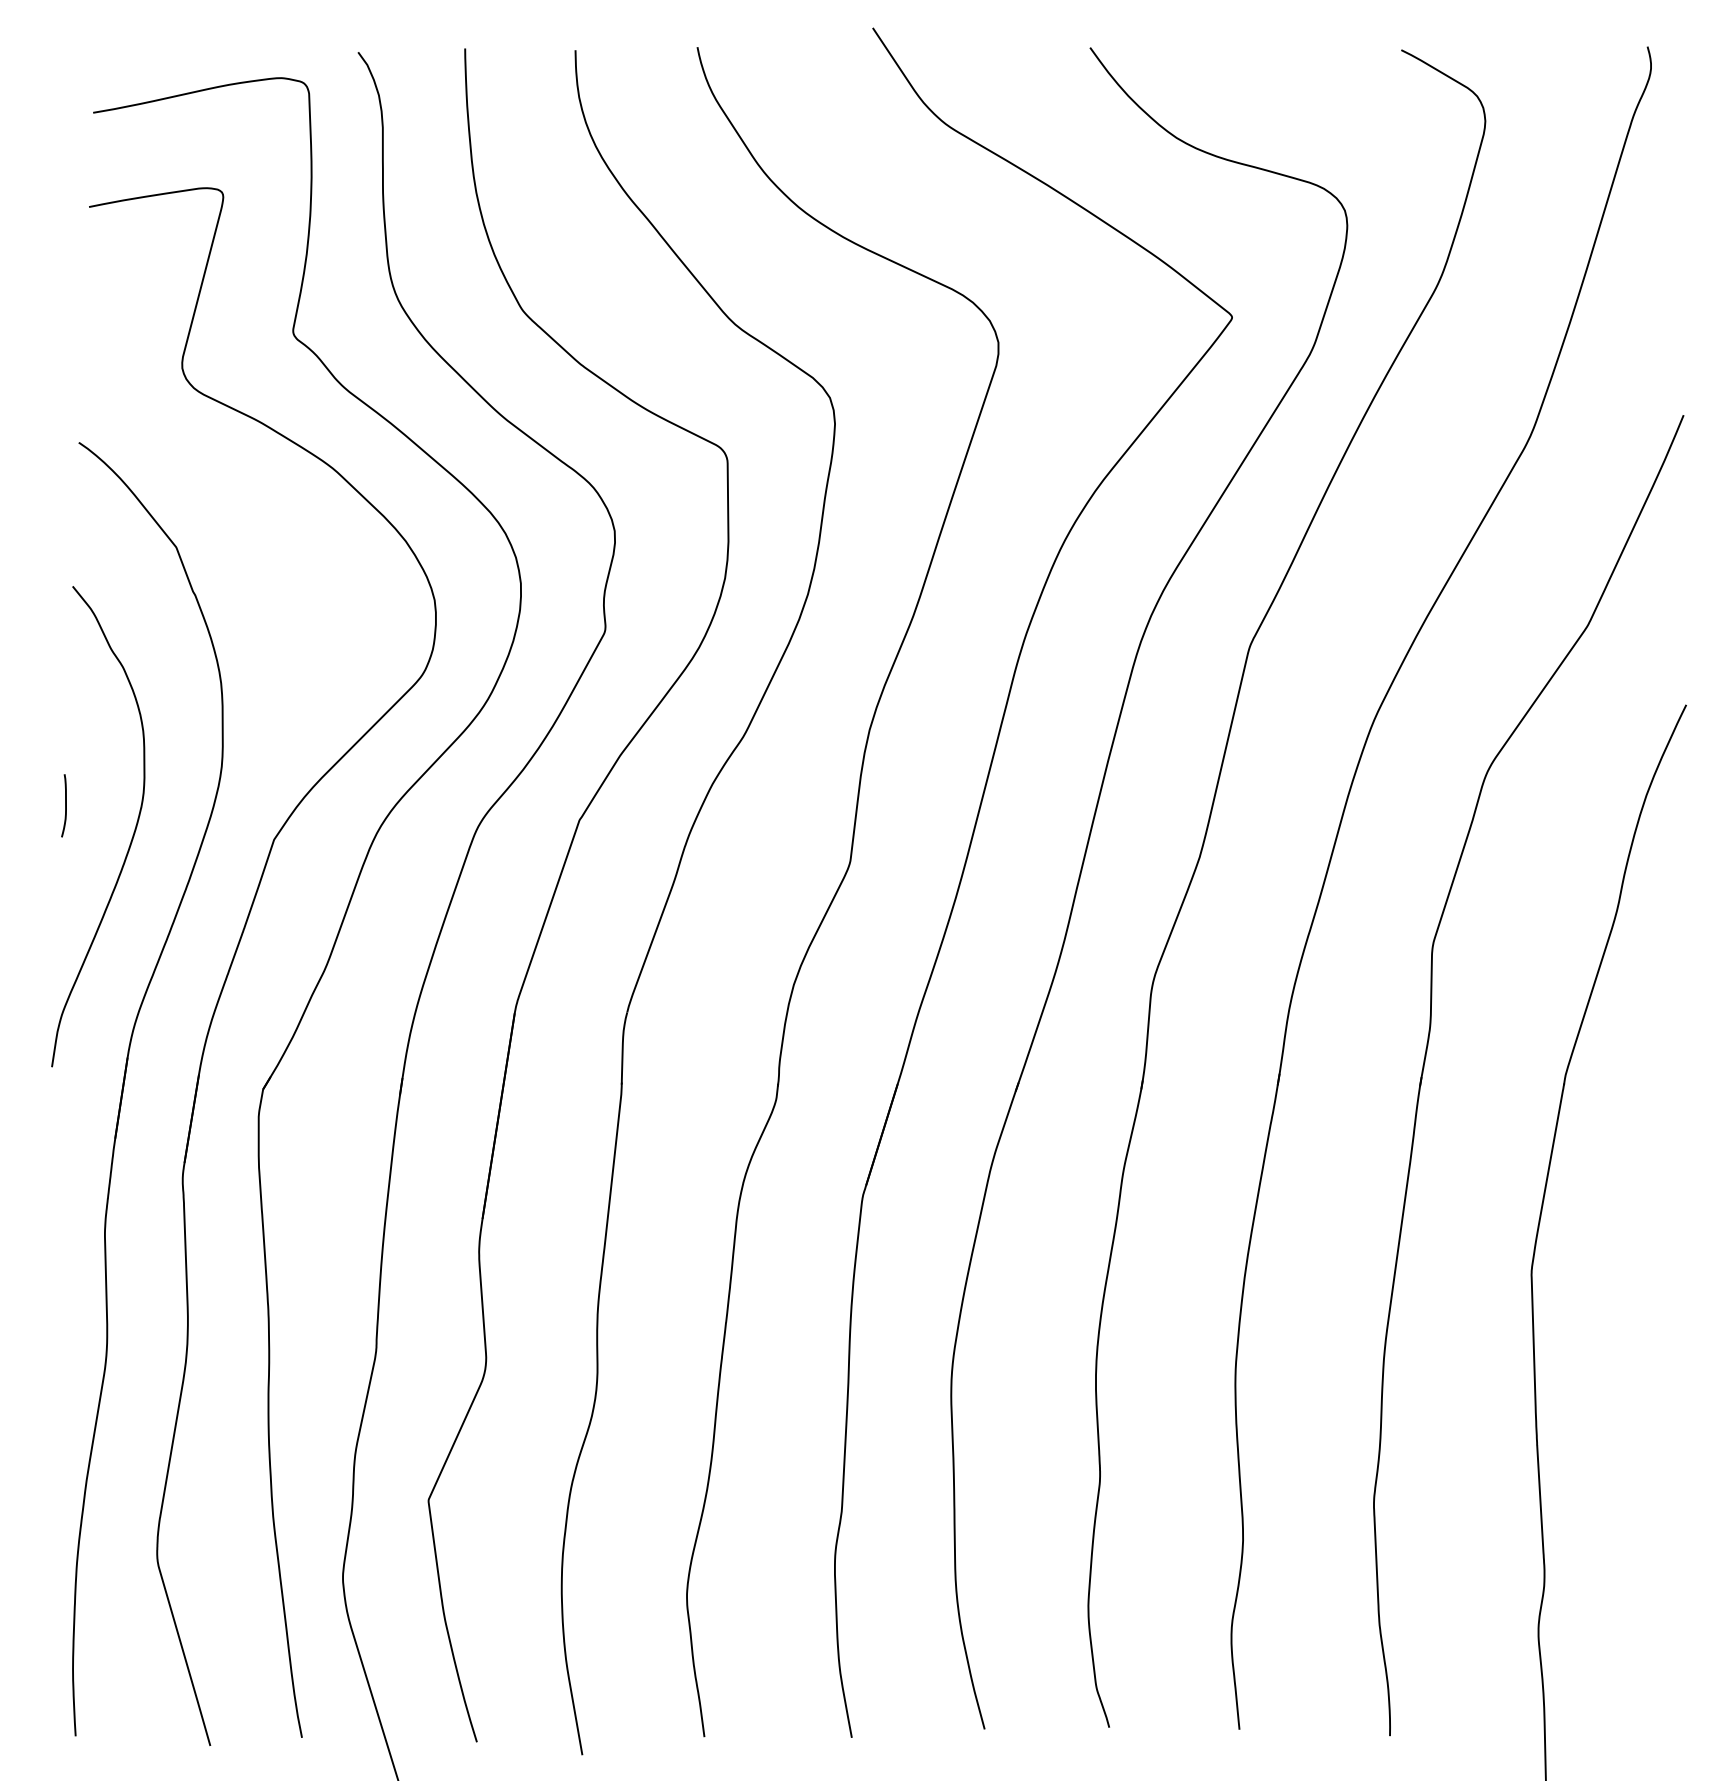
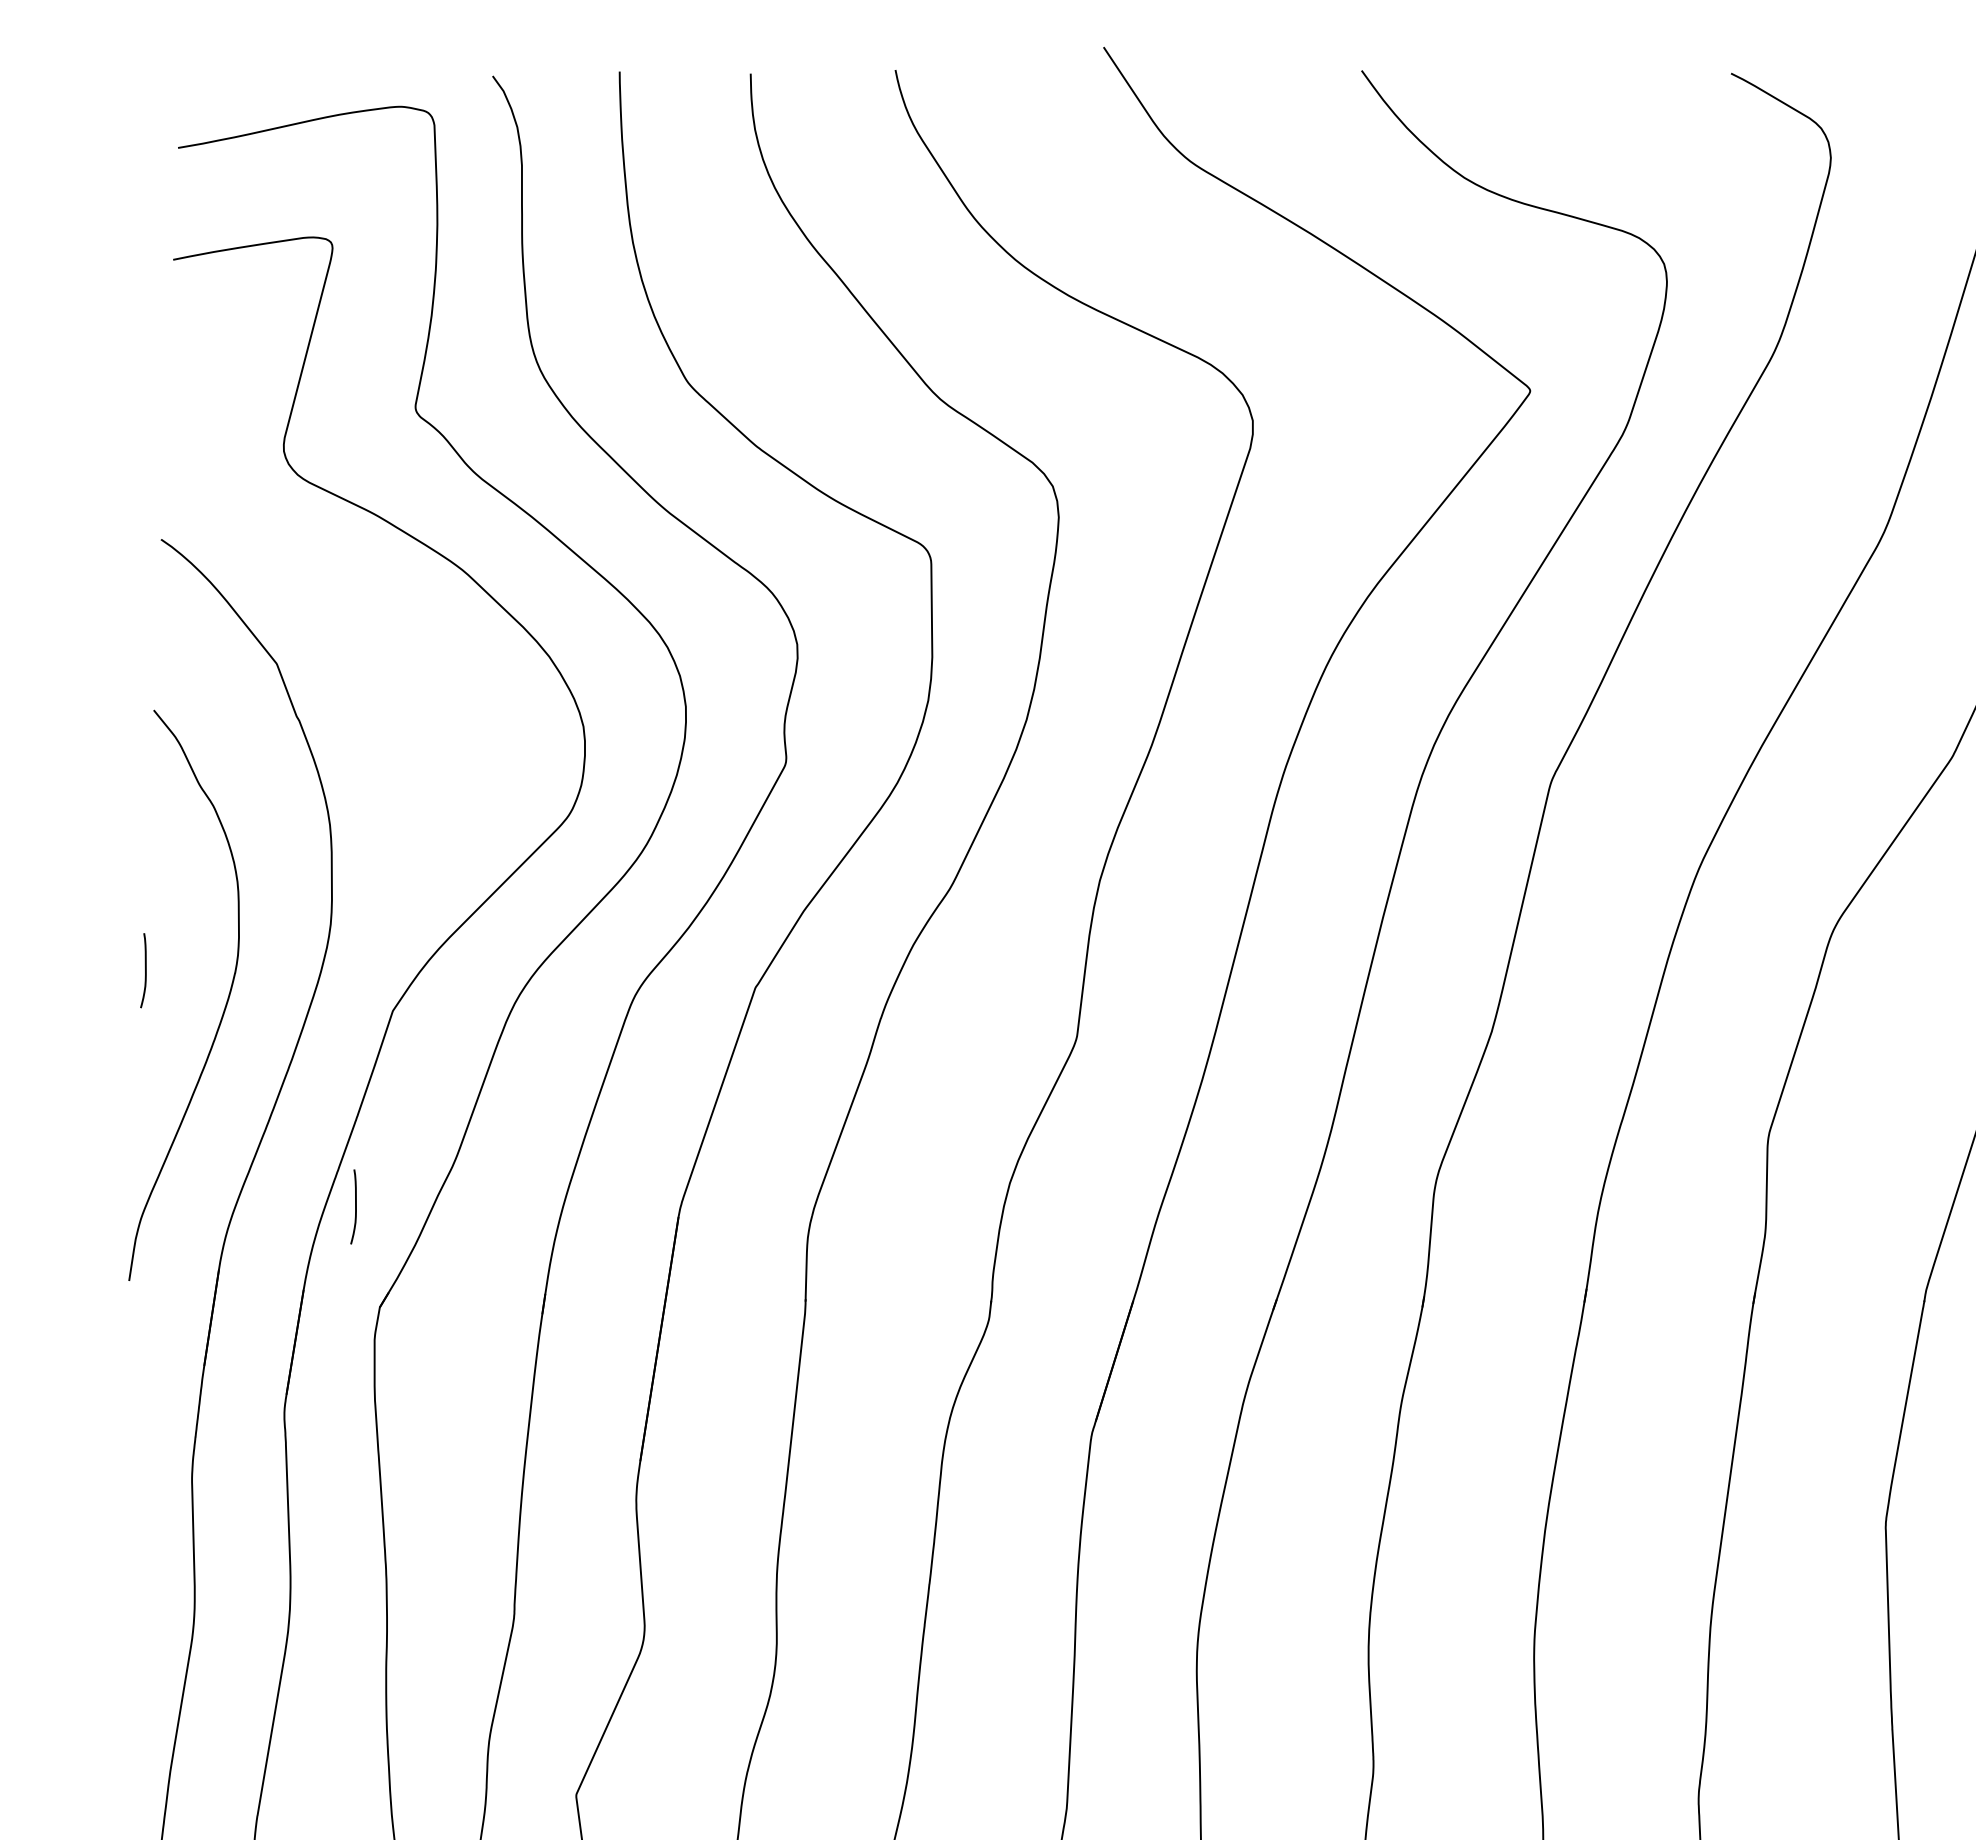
curve: (242, 1004) -> (355, 1206), added

